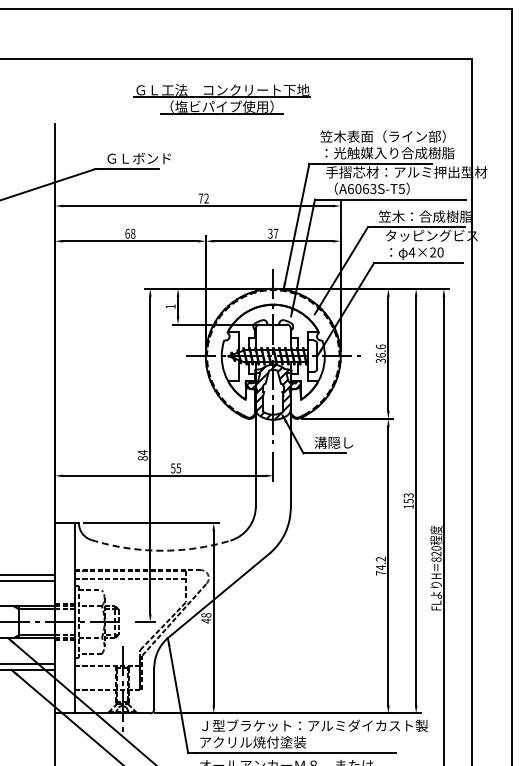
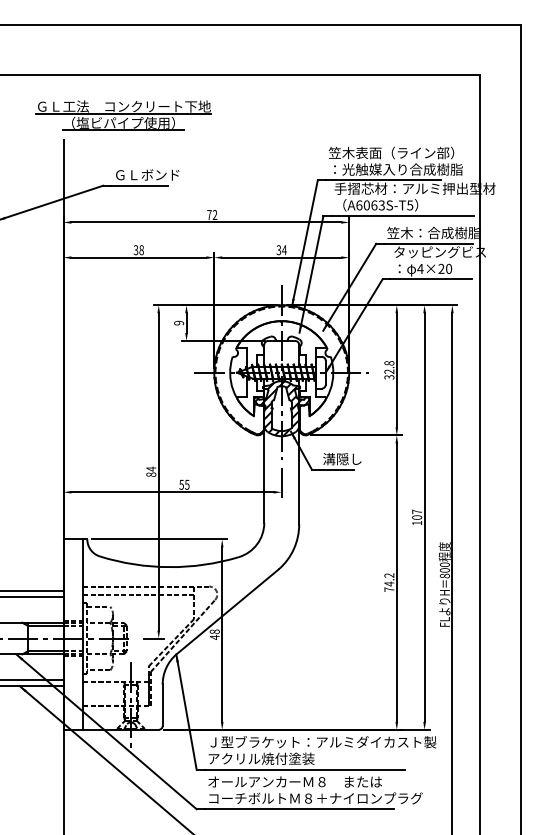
part: (222, 99) -> (123, 115), moved
text: (127, 234) -> (135, 250), 68 -> 38
text: (276, 234) -> (284, 250), 37 -> 34
text: (171, 306) -> (179, 322), 1 -> 9
text: (381, 351) -> (389, 367), 36.6 -> 32.8
text: (409, 498) -> (417, 514), 153 -> 107
arc: (161, 551) -> (169, 567), dashed -> solid
text: (436, 554) -> (444, 570), 820 -> 800

